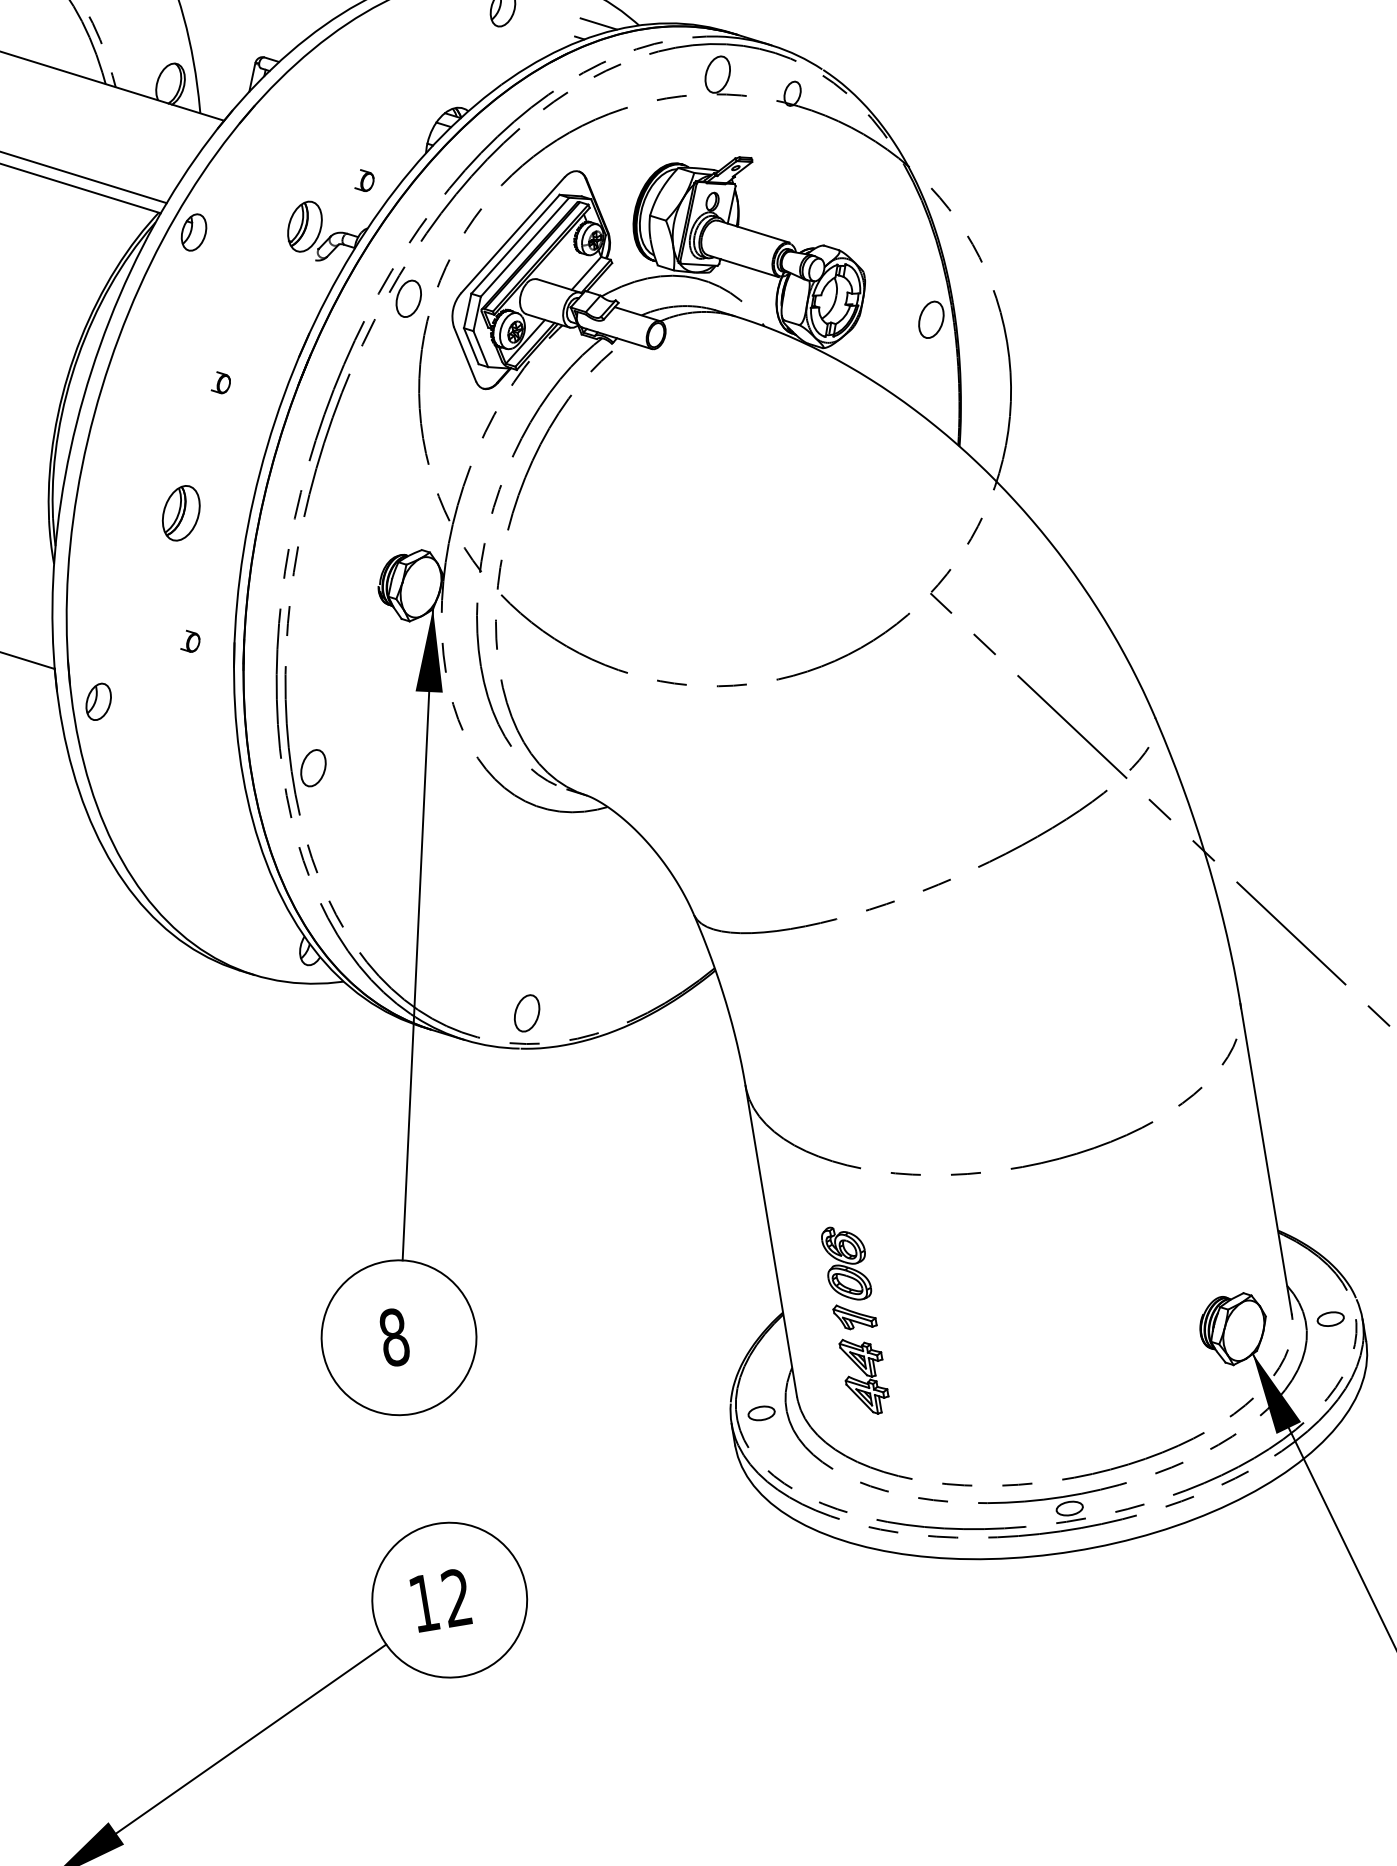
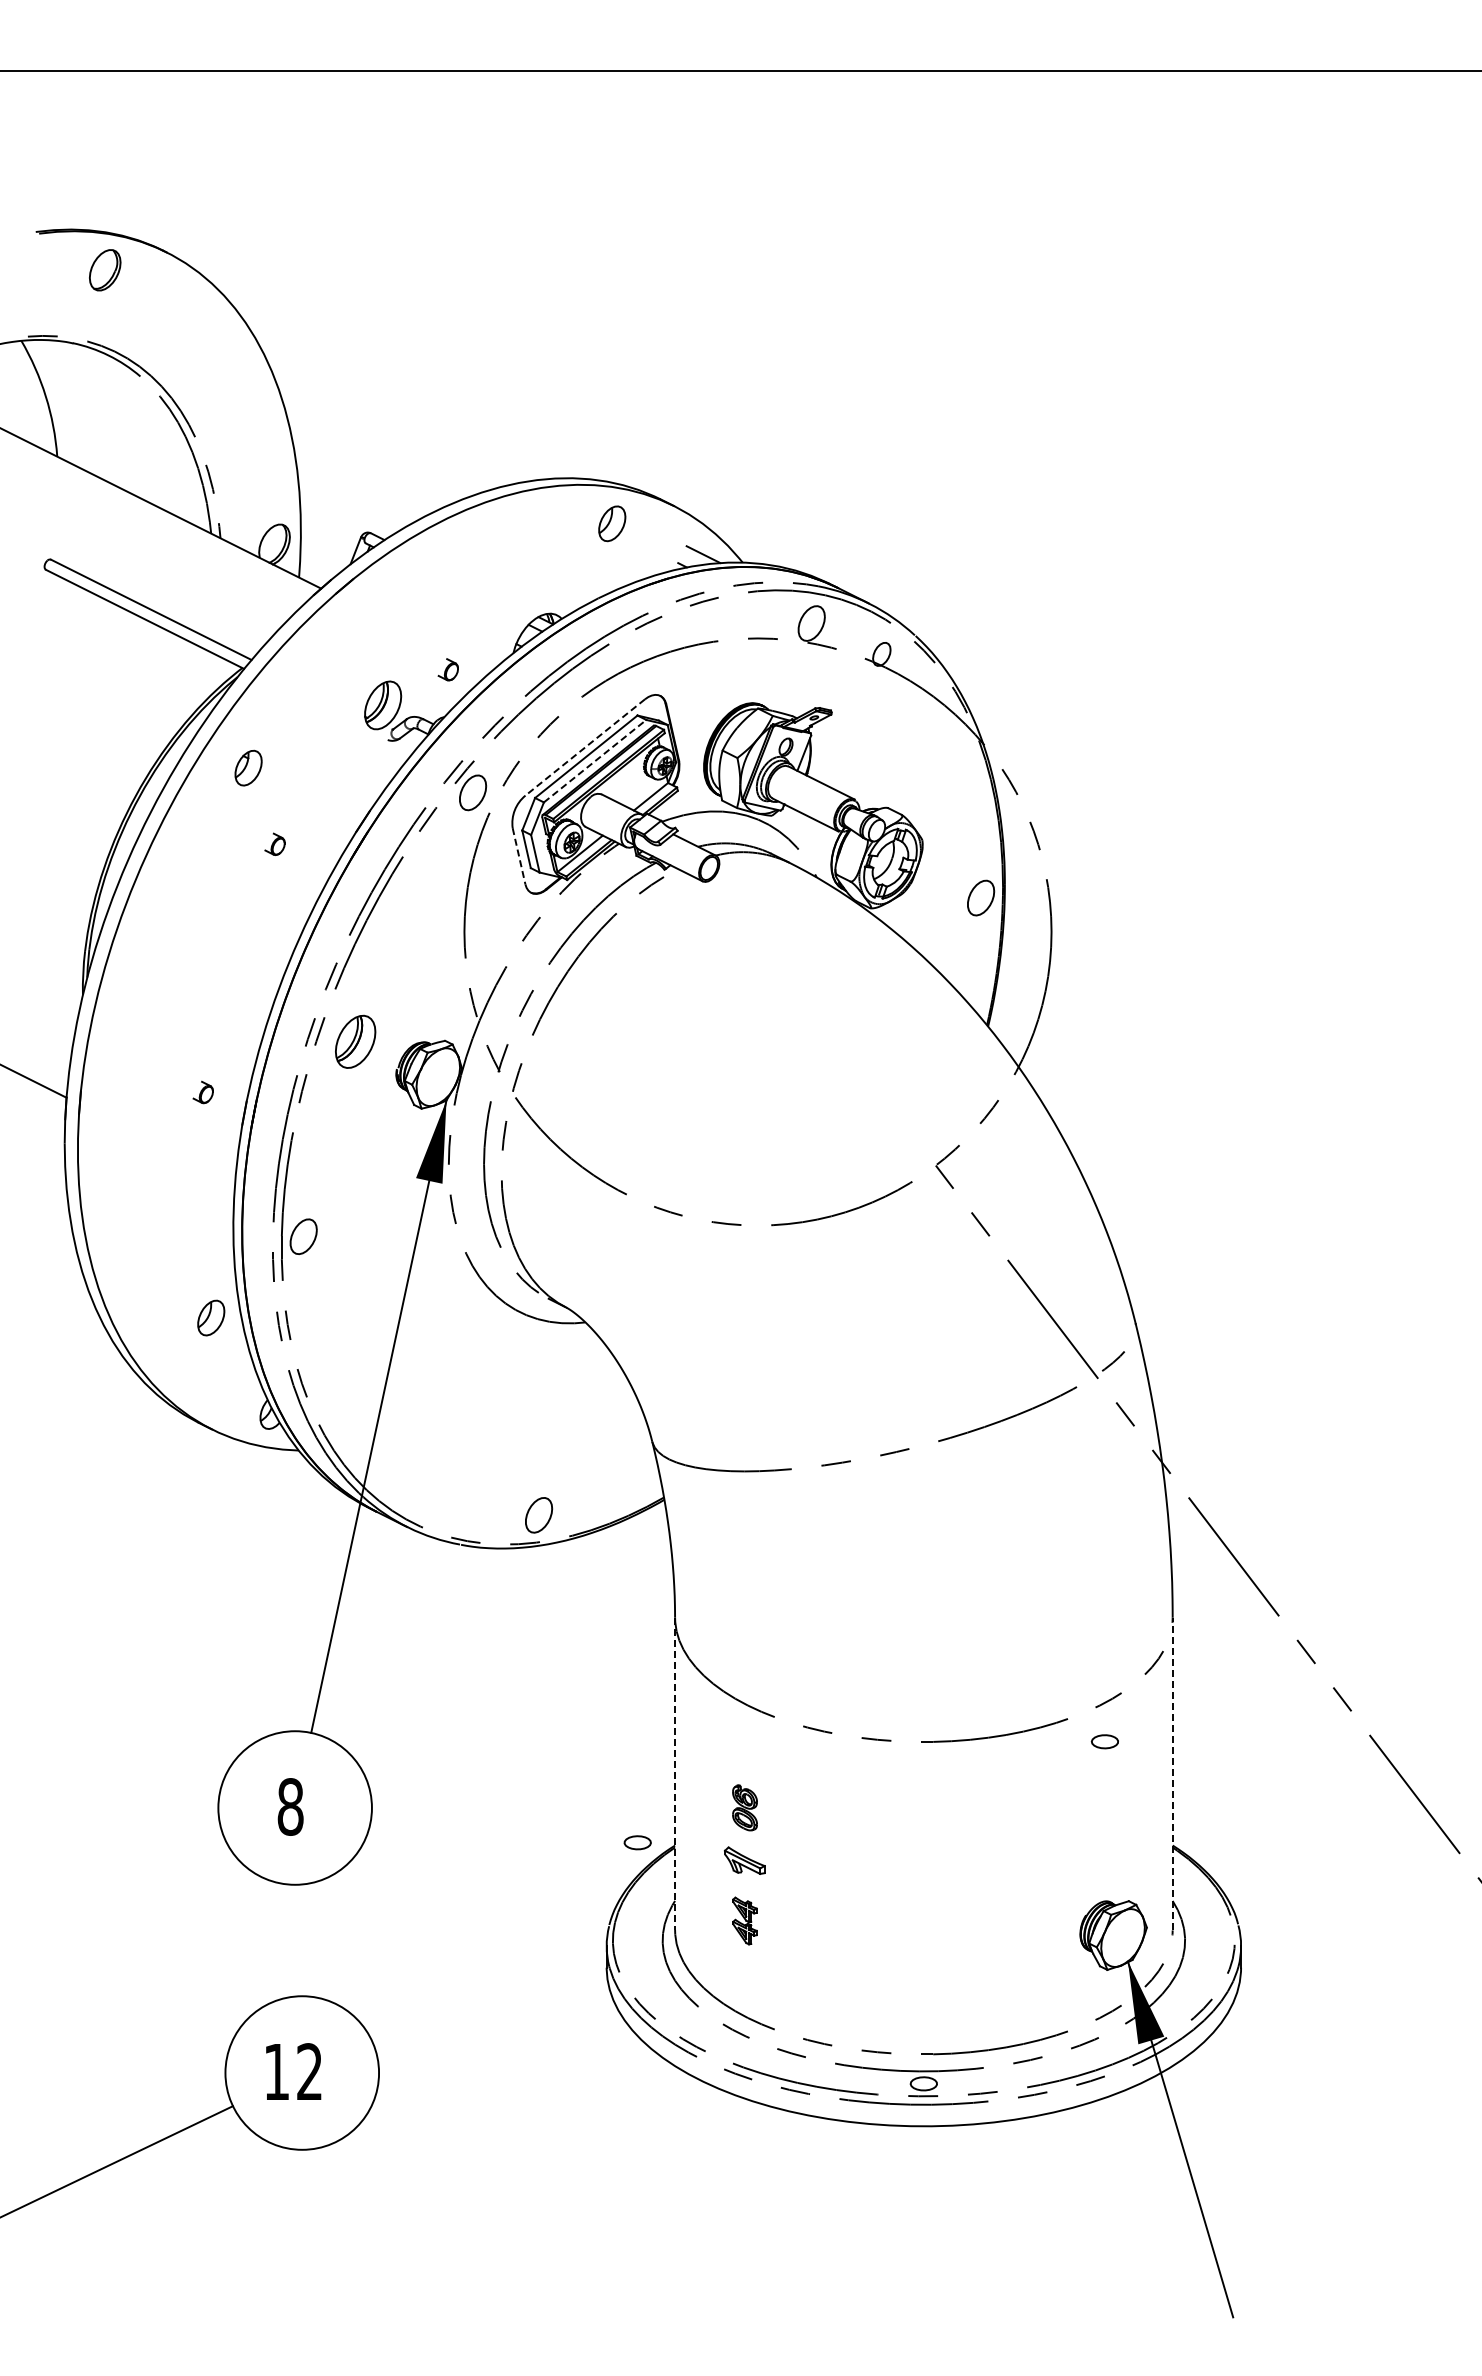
part: (193, 231) -> (248, 767), moved
line: (513, 235) -> (585, 747), solid -> dashed
line: (525, 247) -> (595, 761), solid -> dashed
line: (465, 354) -> (519, 856), solid -> dashed
part: (181, 512) -> (355, 1041), moved
part: (98, 701) -> (211, 1317), moved
part: (527, 1013) -> (539, 1515), moved
line: (1265, 1158) -> (1172, 1773), solid -> dashed
line: (771, 1241) -> (675, 1774), solid -> dashed
part: (845, 1263) -> (744, 1807), size x0.6
part: (1330, 1318) -> (1104, 1741), moved
part: (864, 1375) -> (744, 1920), size x0.6
part: (761, 1413) -> (637, 1842), moved

